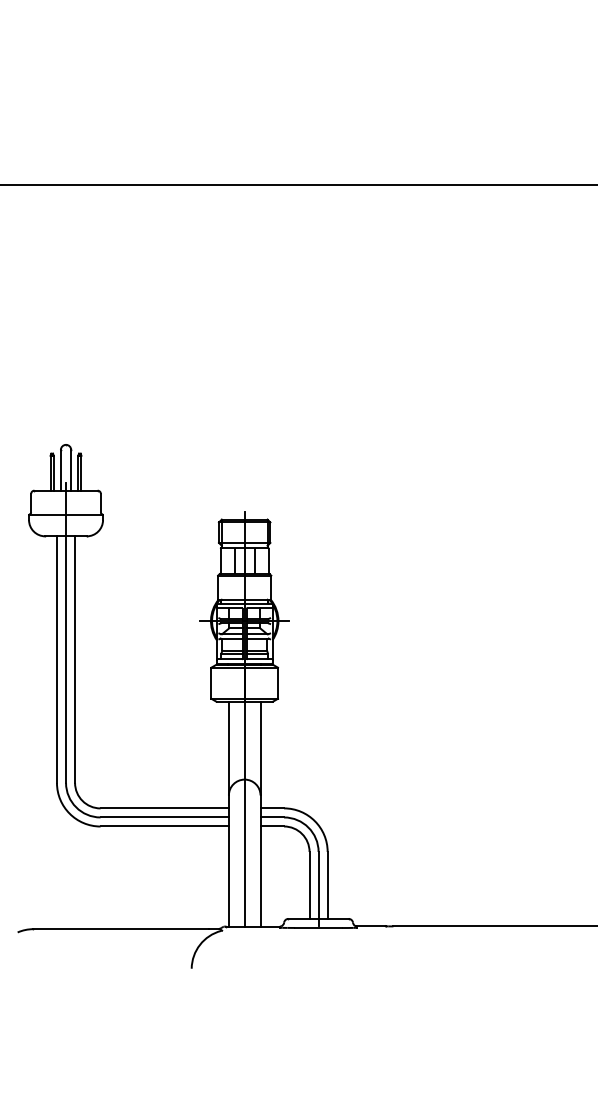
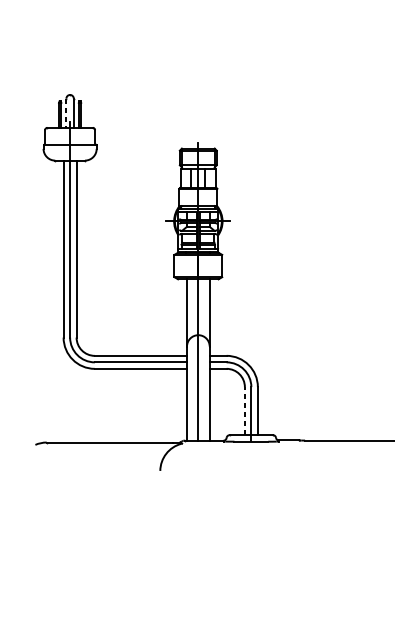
line: (60, 470) -> (66, 113), solid -> dashed
line: (309, 884) -> (244, 410), solid -> dashed

